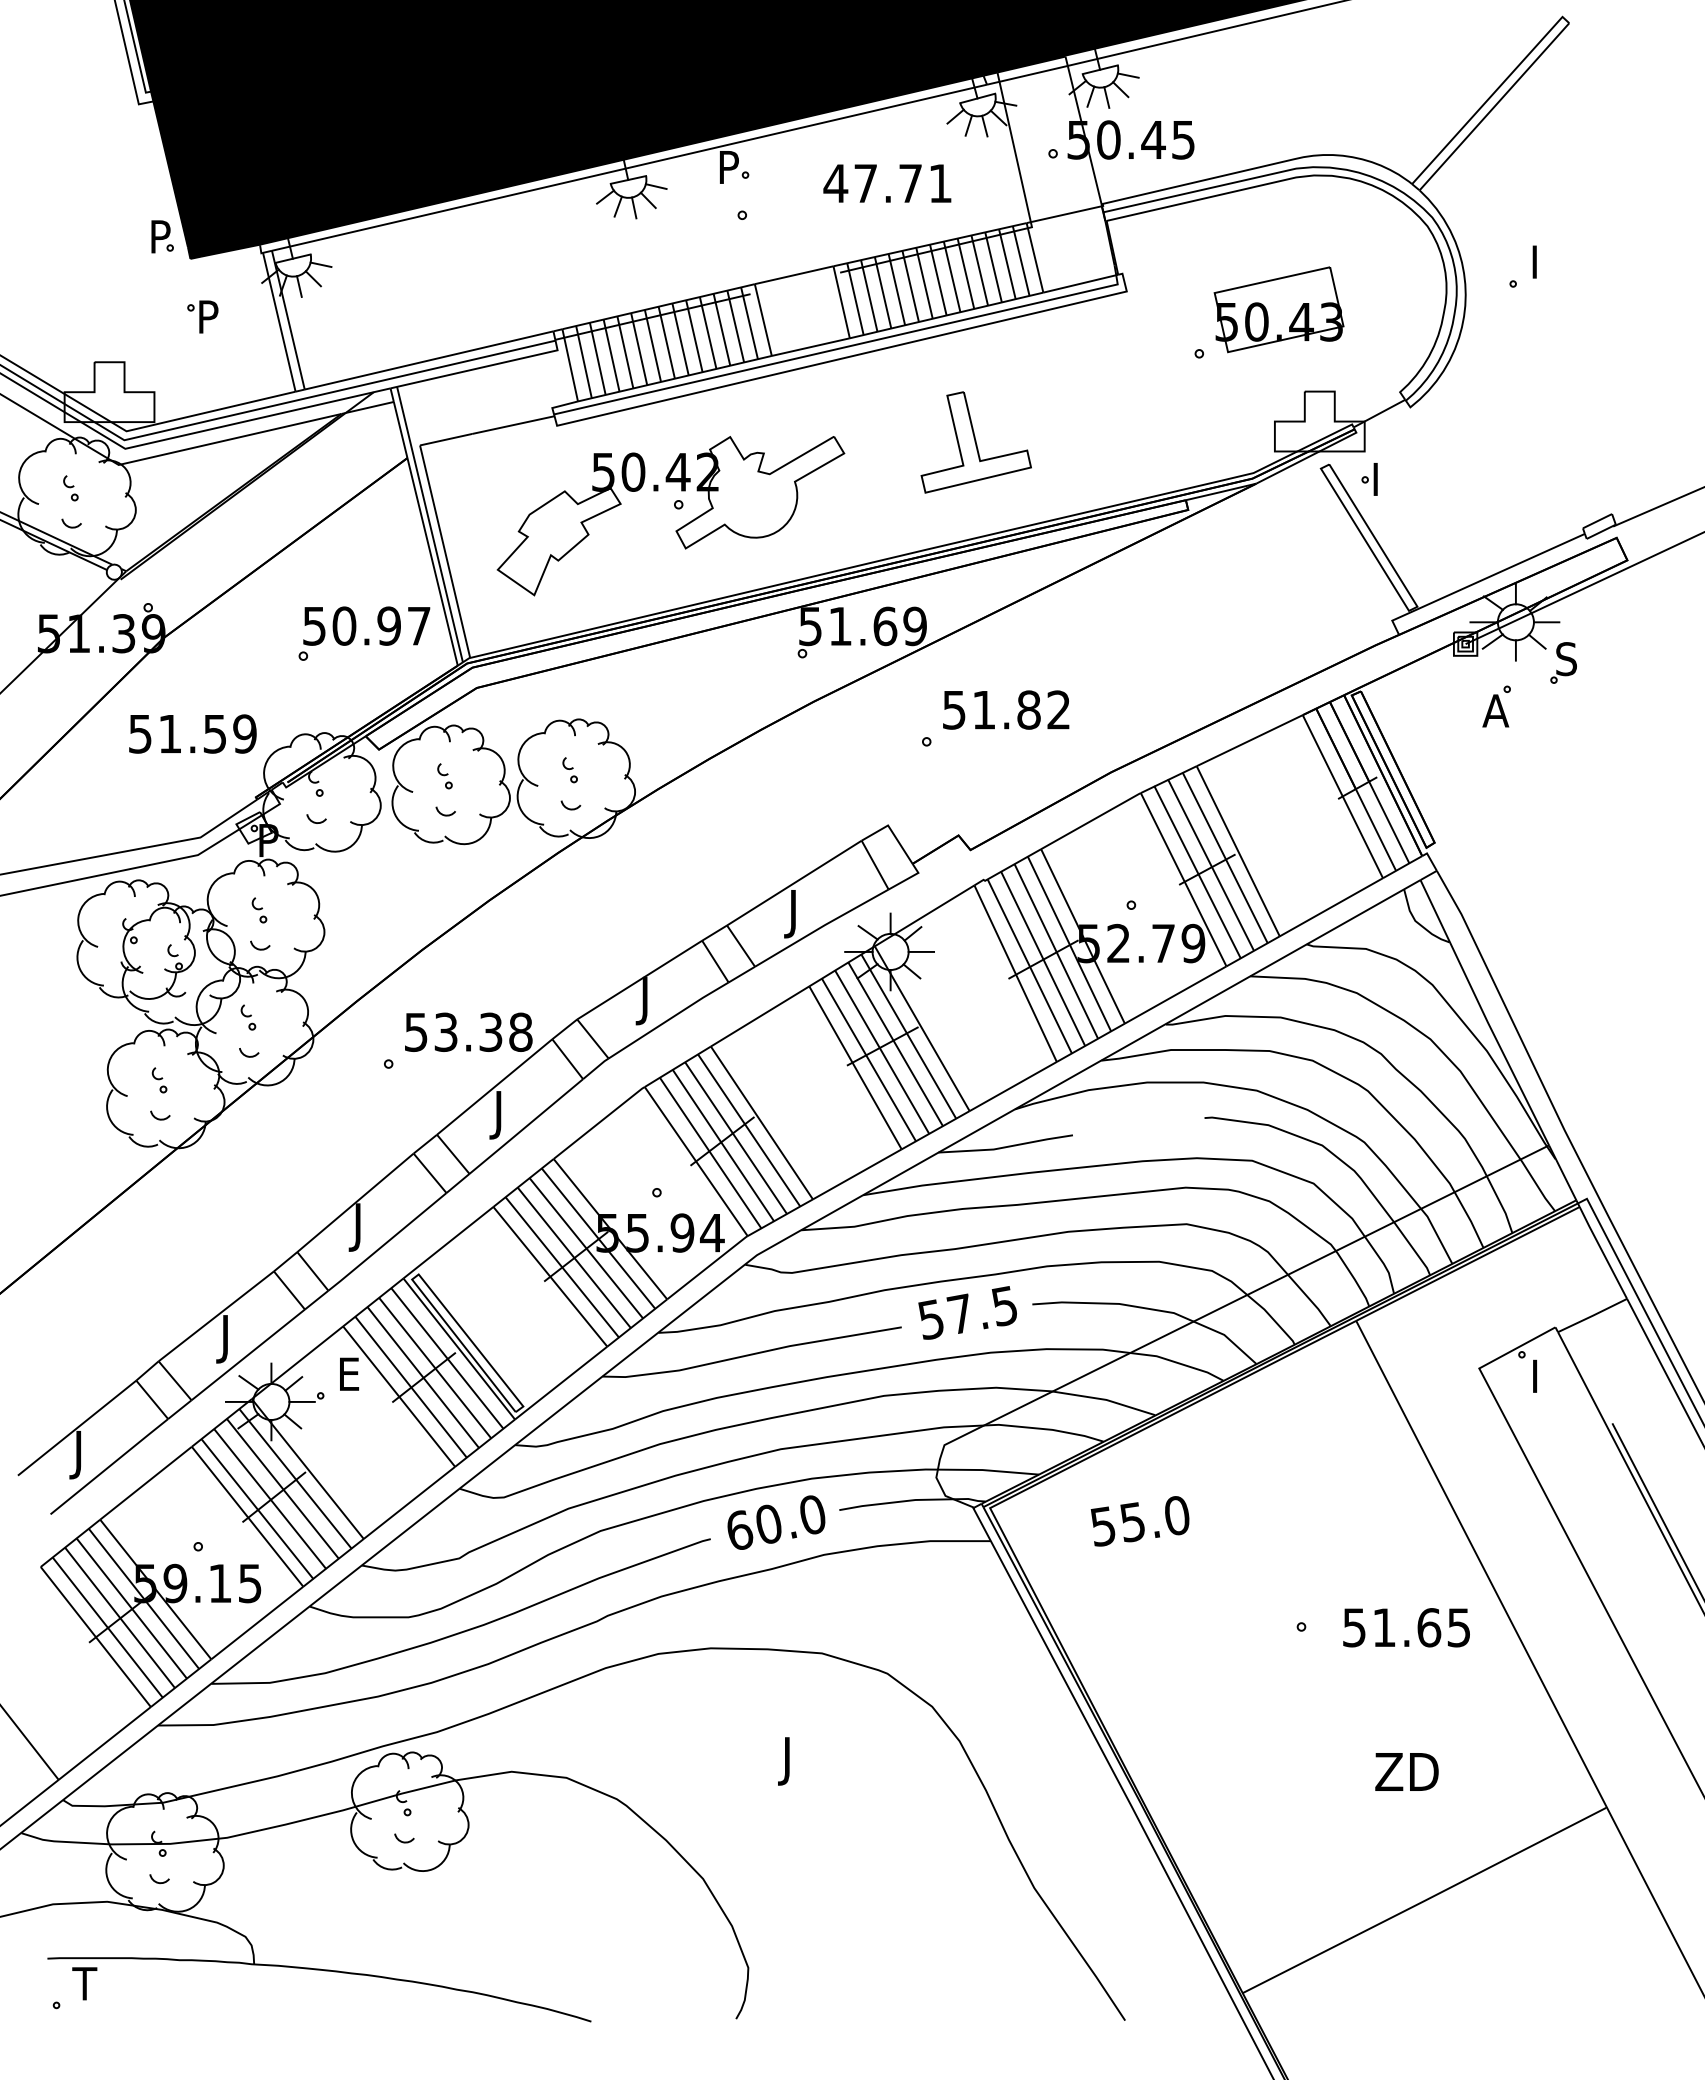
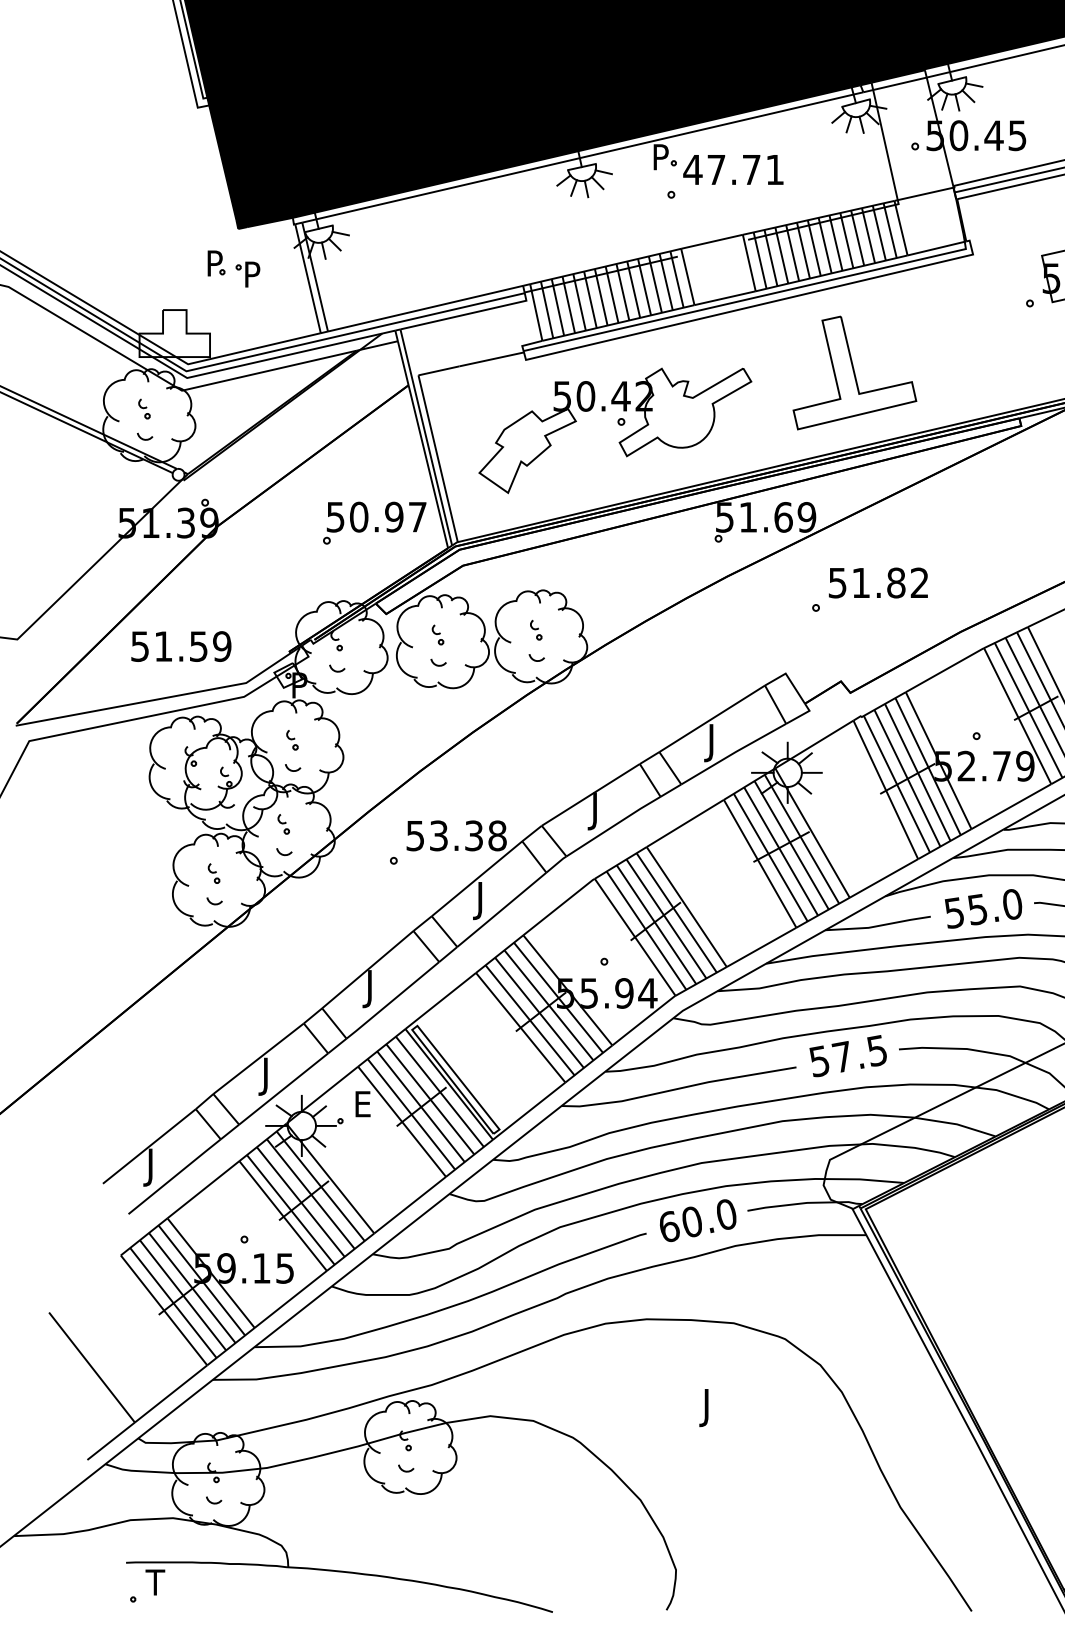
text: (887, 183) -> (733, 169), moved
part: (162, 236) -> (216, 263), moved
part: (976, 442) -> (855, 373), size x1.43
text: (192, 733) -> (181, 646), moved
text: (1139, 1521) -> (983, 909), moved

